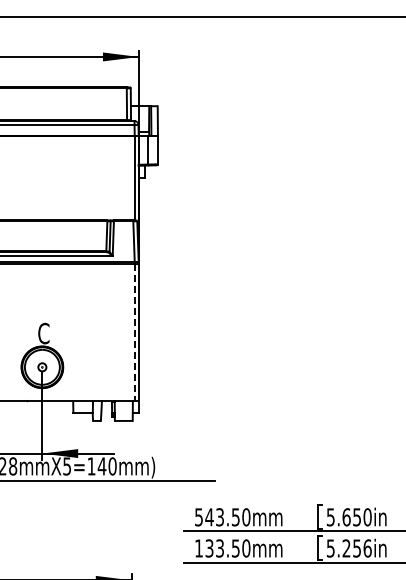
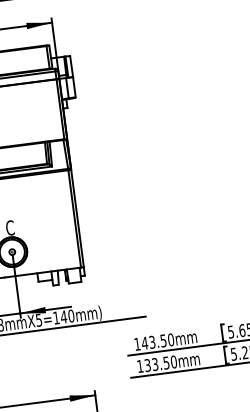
line: (134, 332) -> (74, 218), dashed -> solid
text: (198, 517) -> (137, 344), 543.50mm -> 143.50mm

